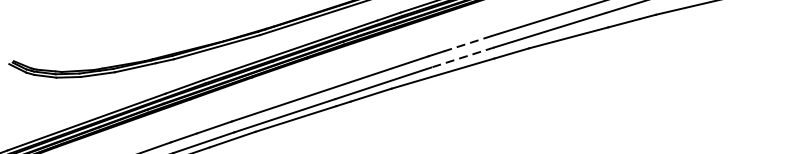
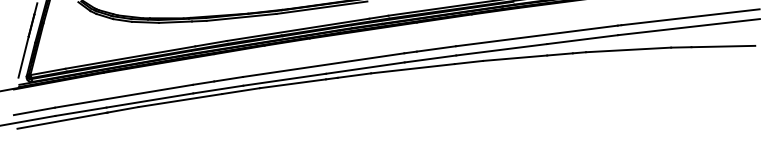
line: (467, 43) -> (436, 48), dashed -> solid
line: (462, 58) -> (430, 59), dashed -> solid

